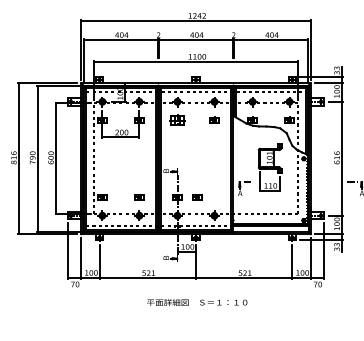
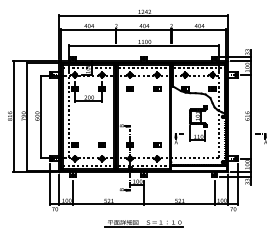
part: (177, 119) -> (130, 88), size x0.62
part: (197, 197) -> (157, 145), moved
line: (195, 308) -> (143, 226), added

